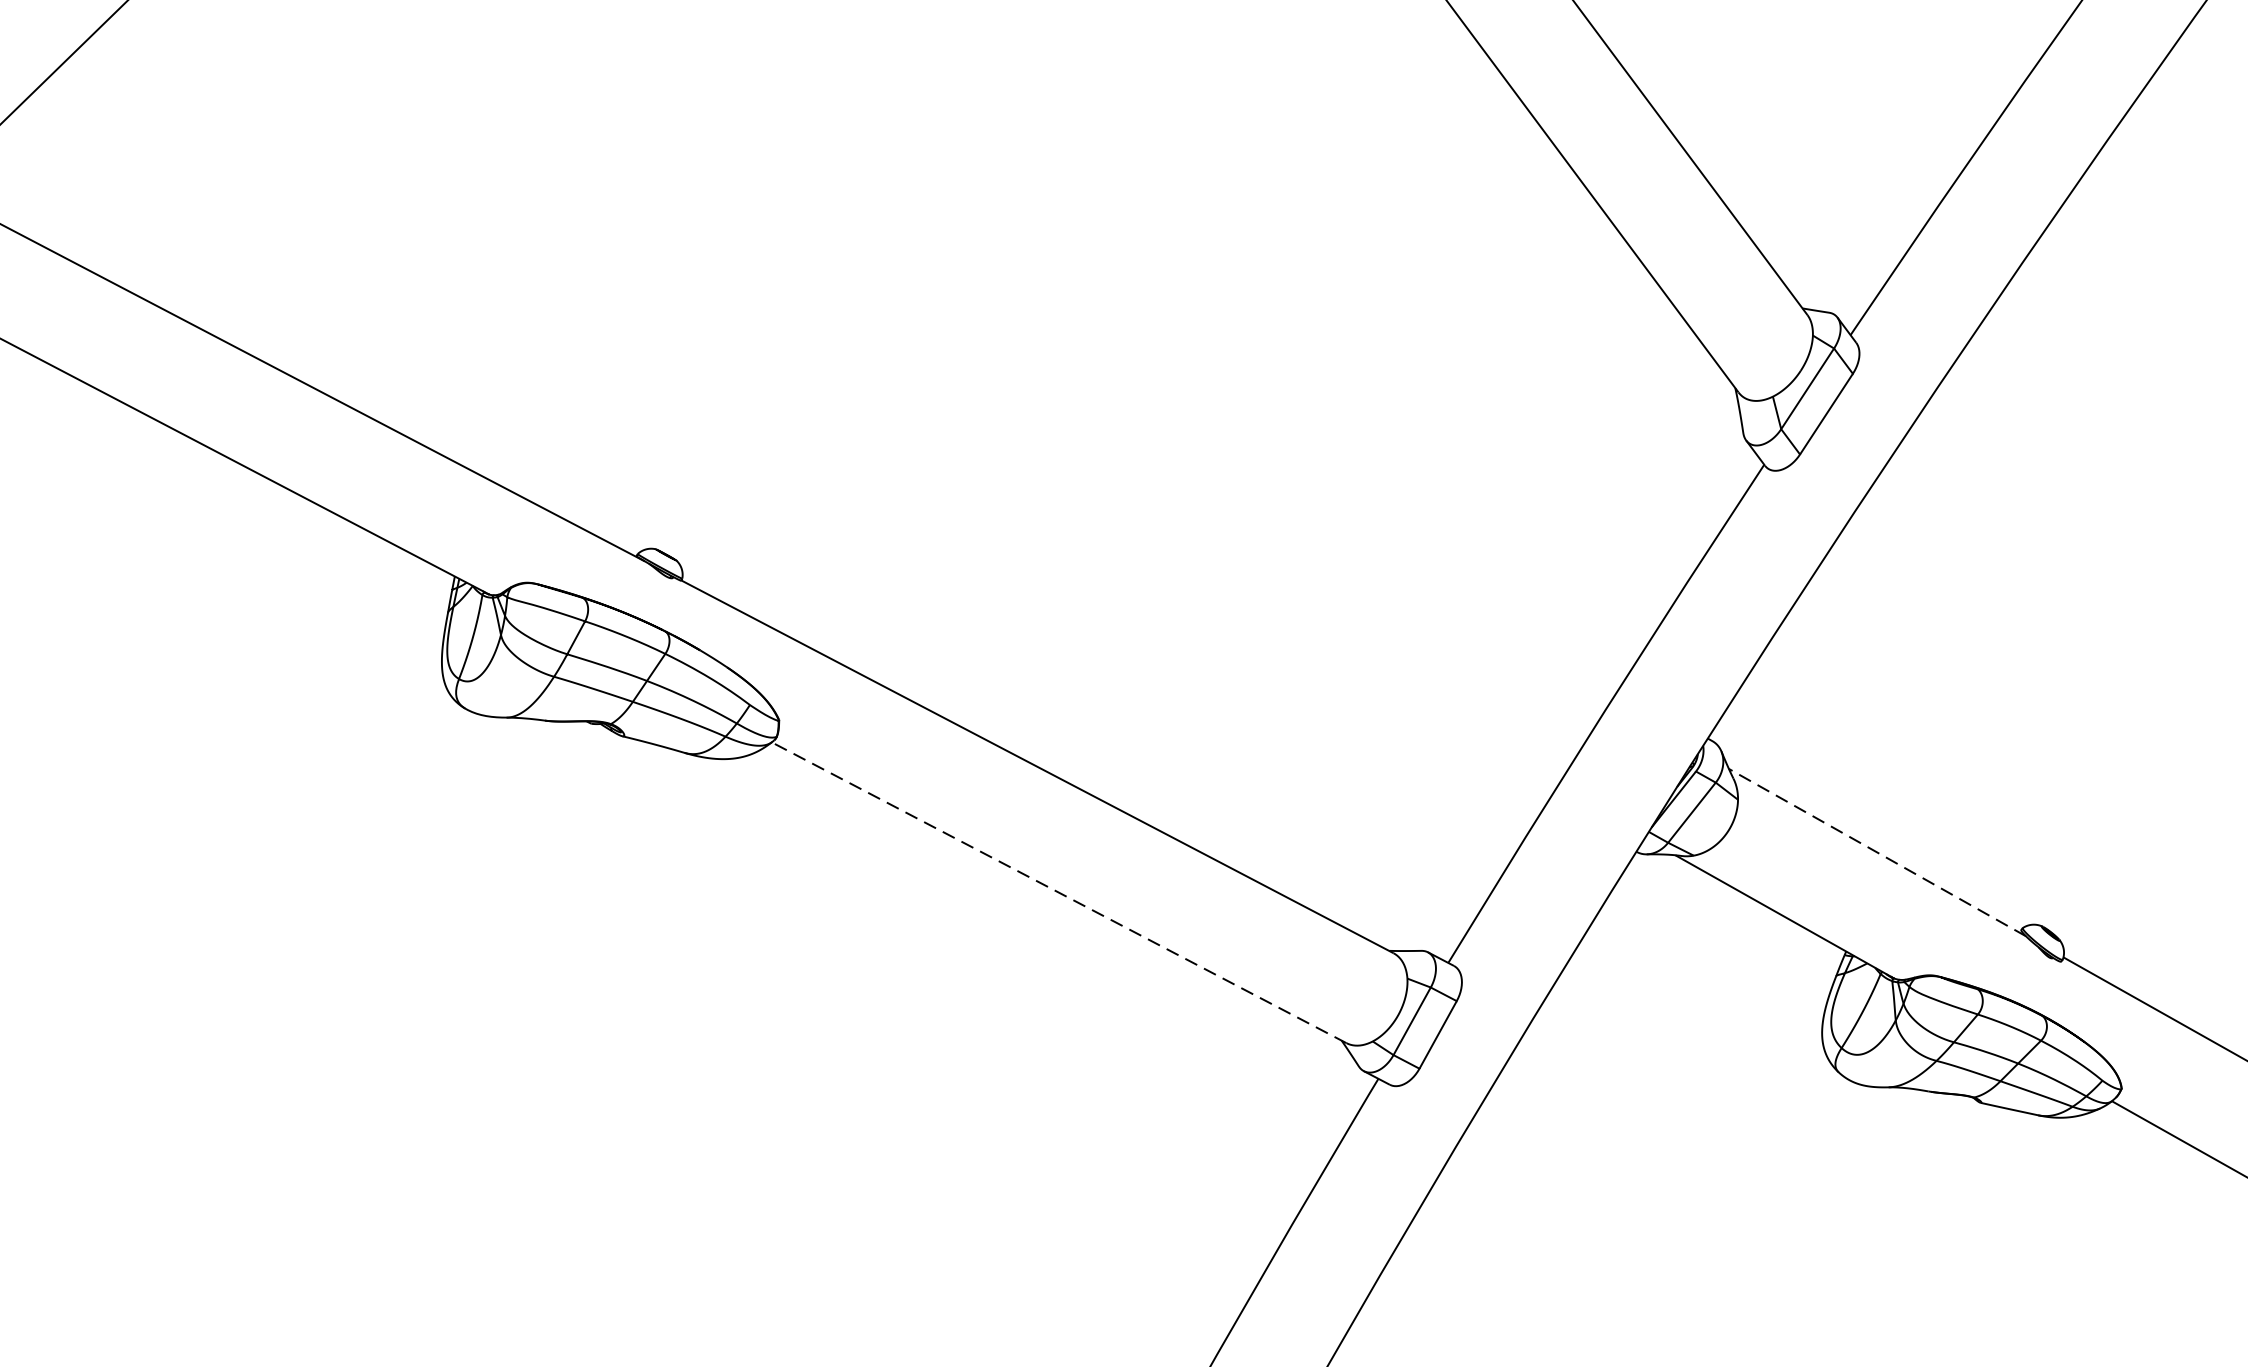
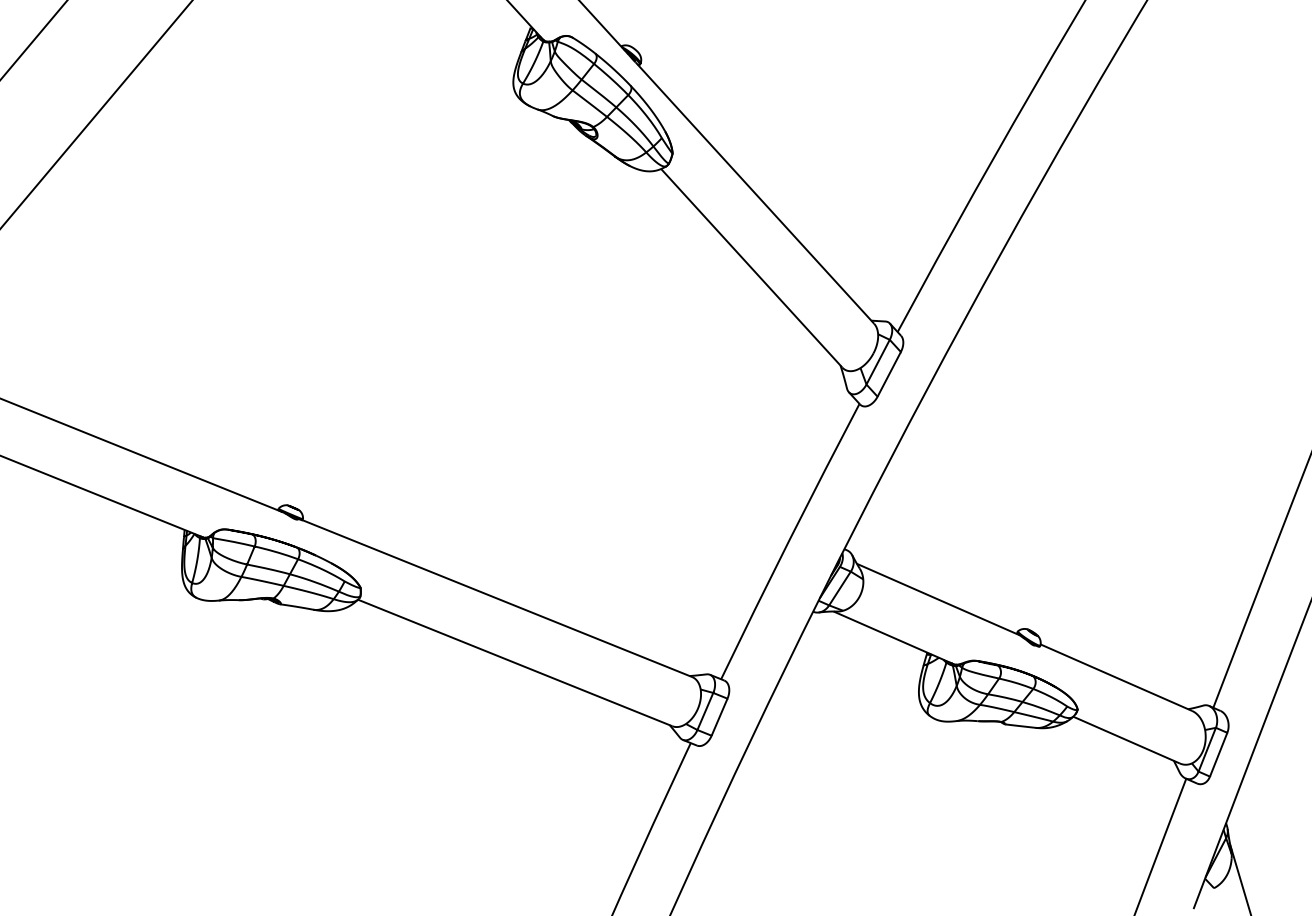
line: (1877, 852) -> (938, 599), dashed -> solid
line: (1057, 891) -> (514, 662), dashed -> solid

